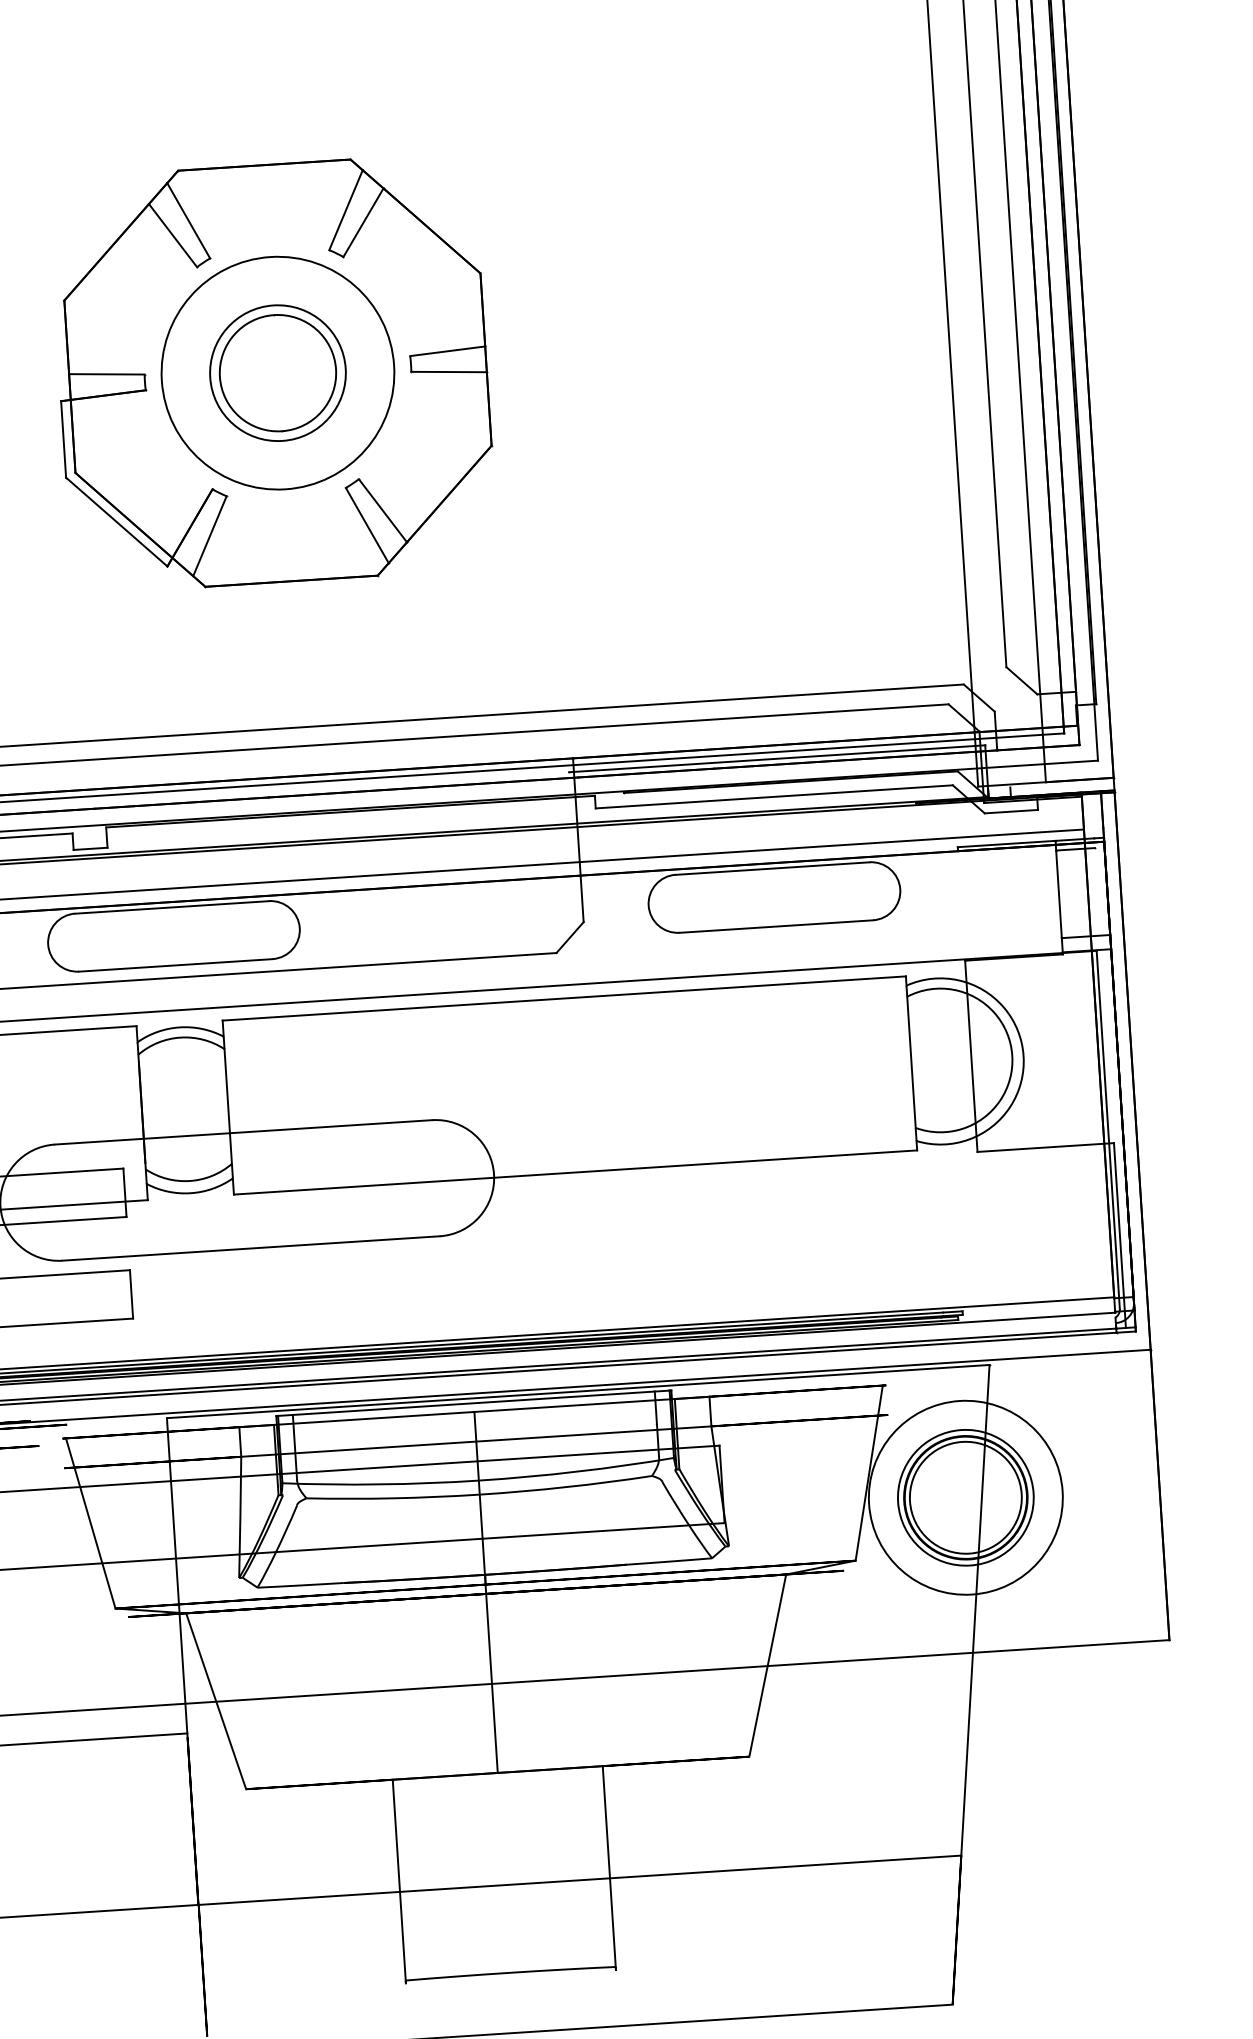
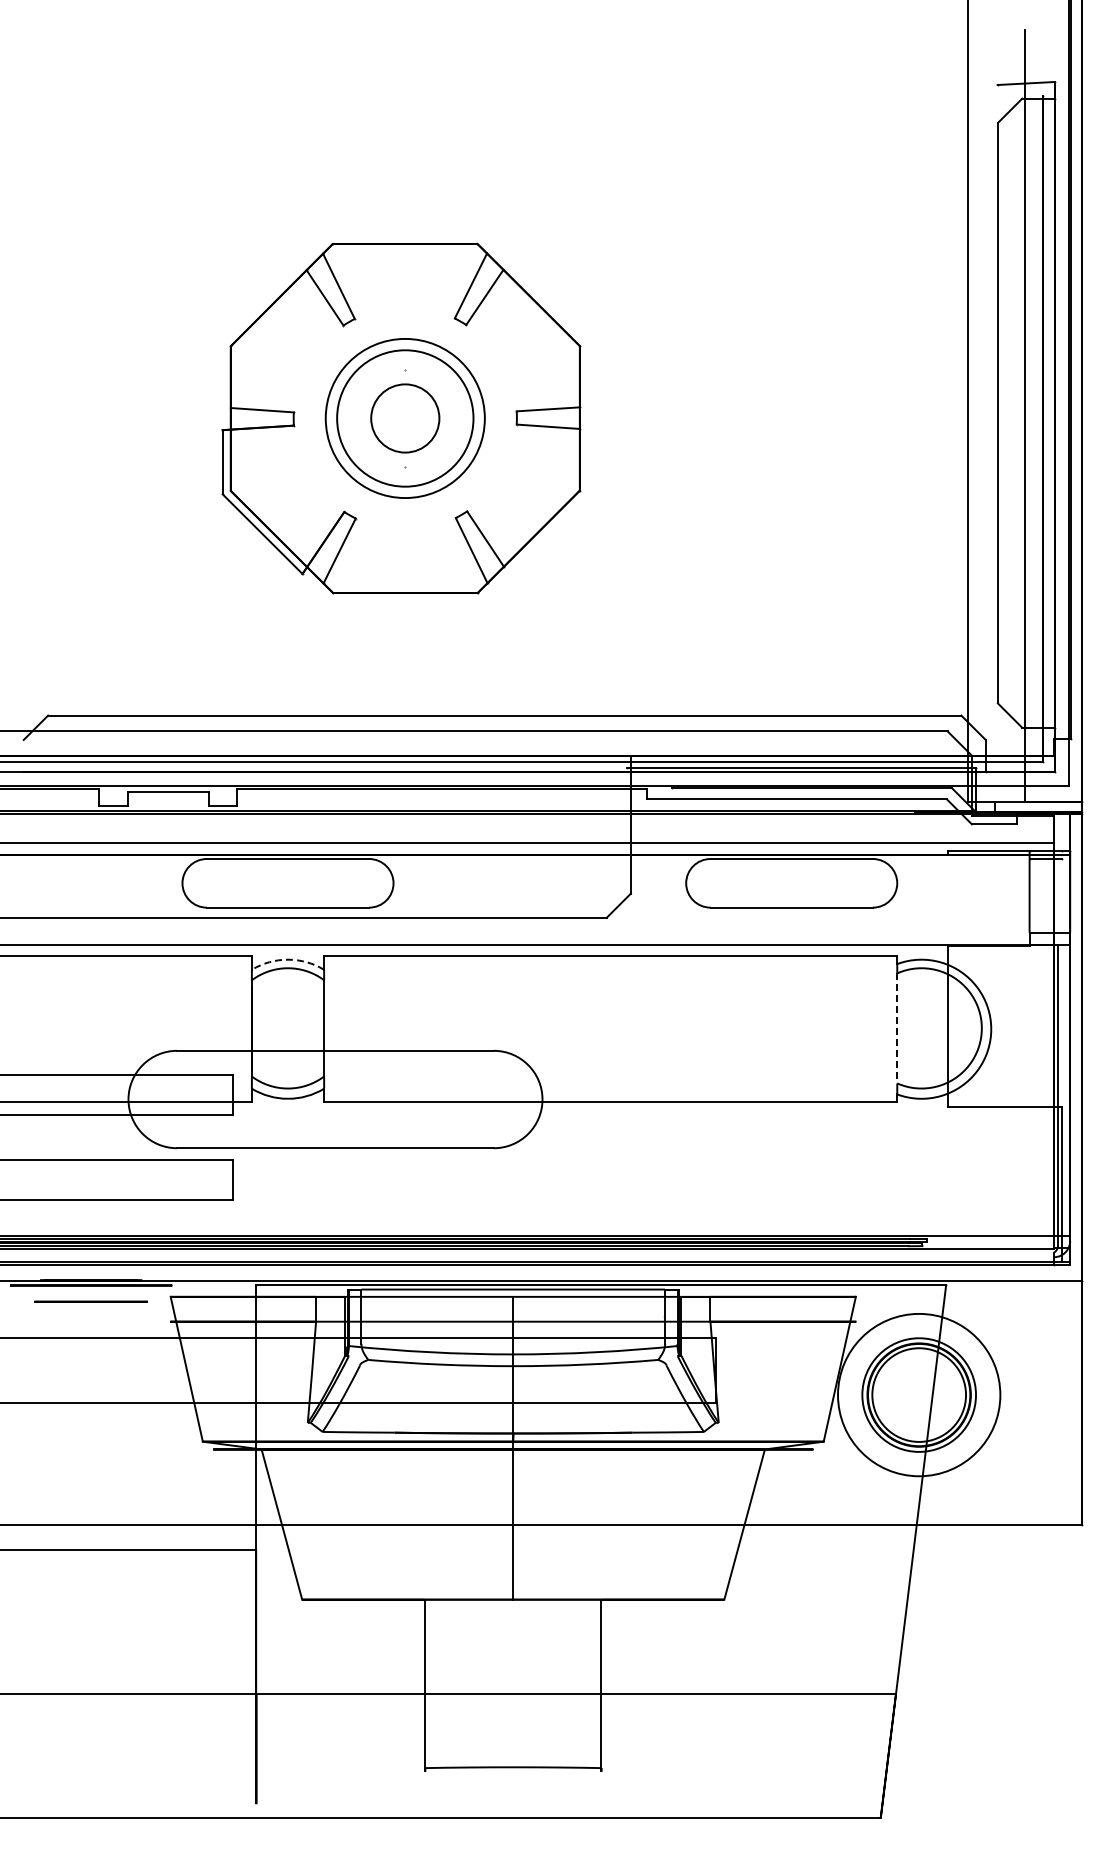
circle: (277, 373) -> (404, 418), size x0.7
circle: (278, 373) -> (405, 418), size x0.7
circle: (278, 373) -> (405, 418), size x1.4
arc: (180, 1027) -> (288, 959), solid -> dashed
line: (911, 1062) -> (897, 1028), solid -> dashed

